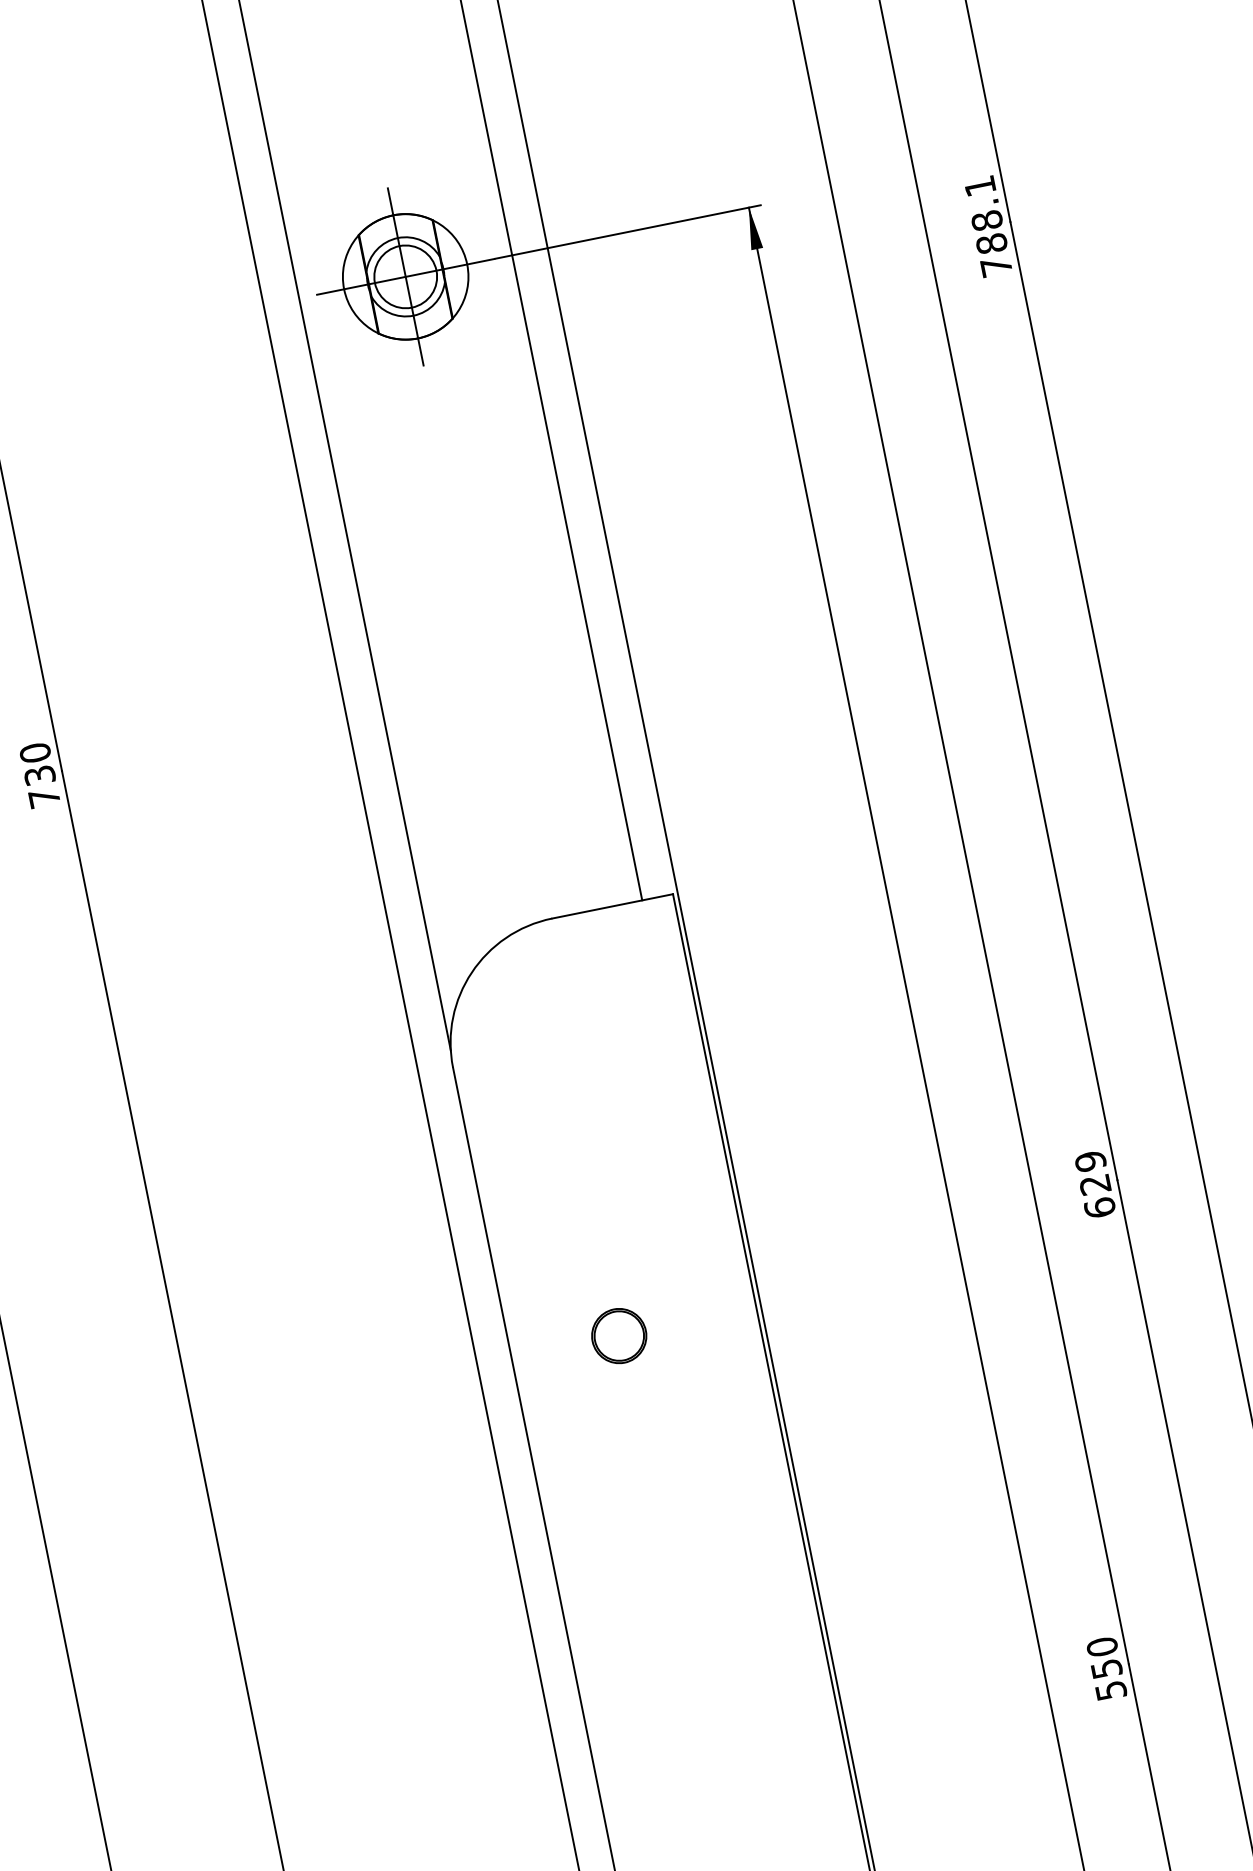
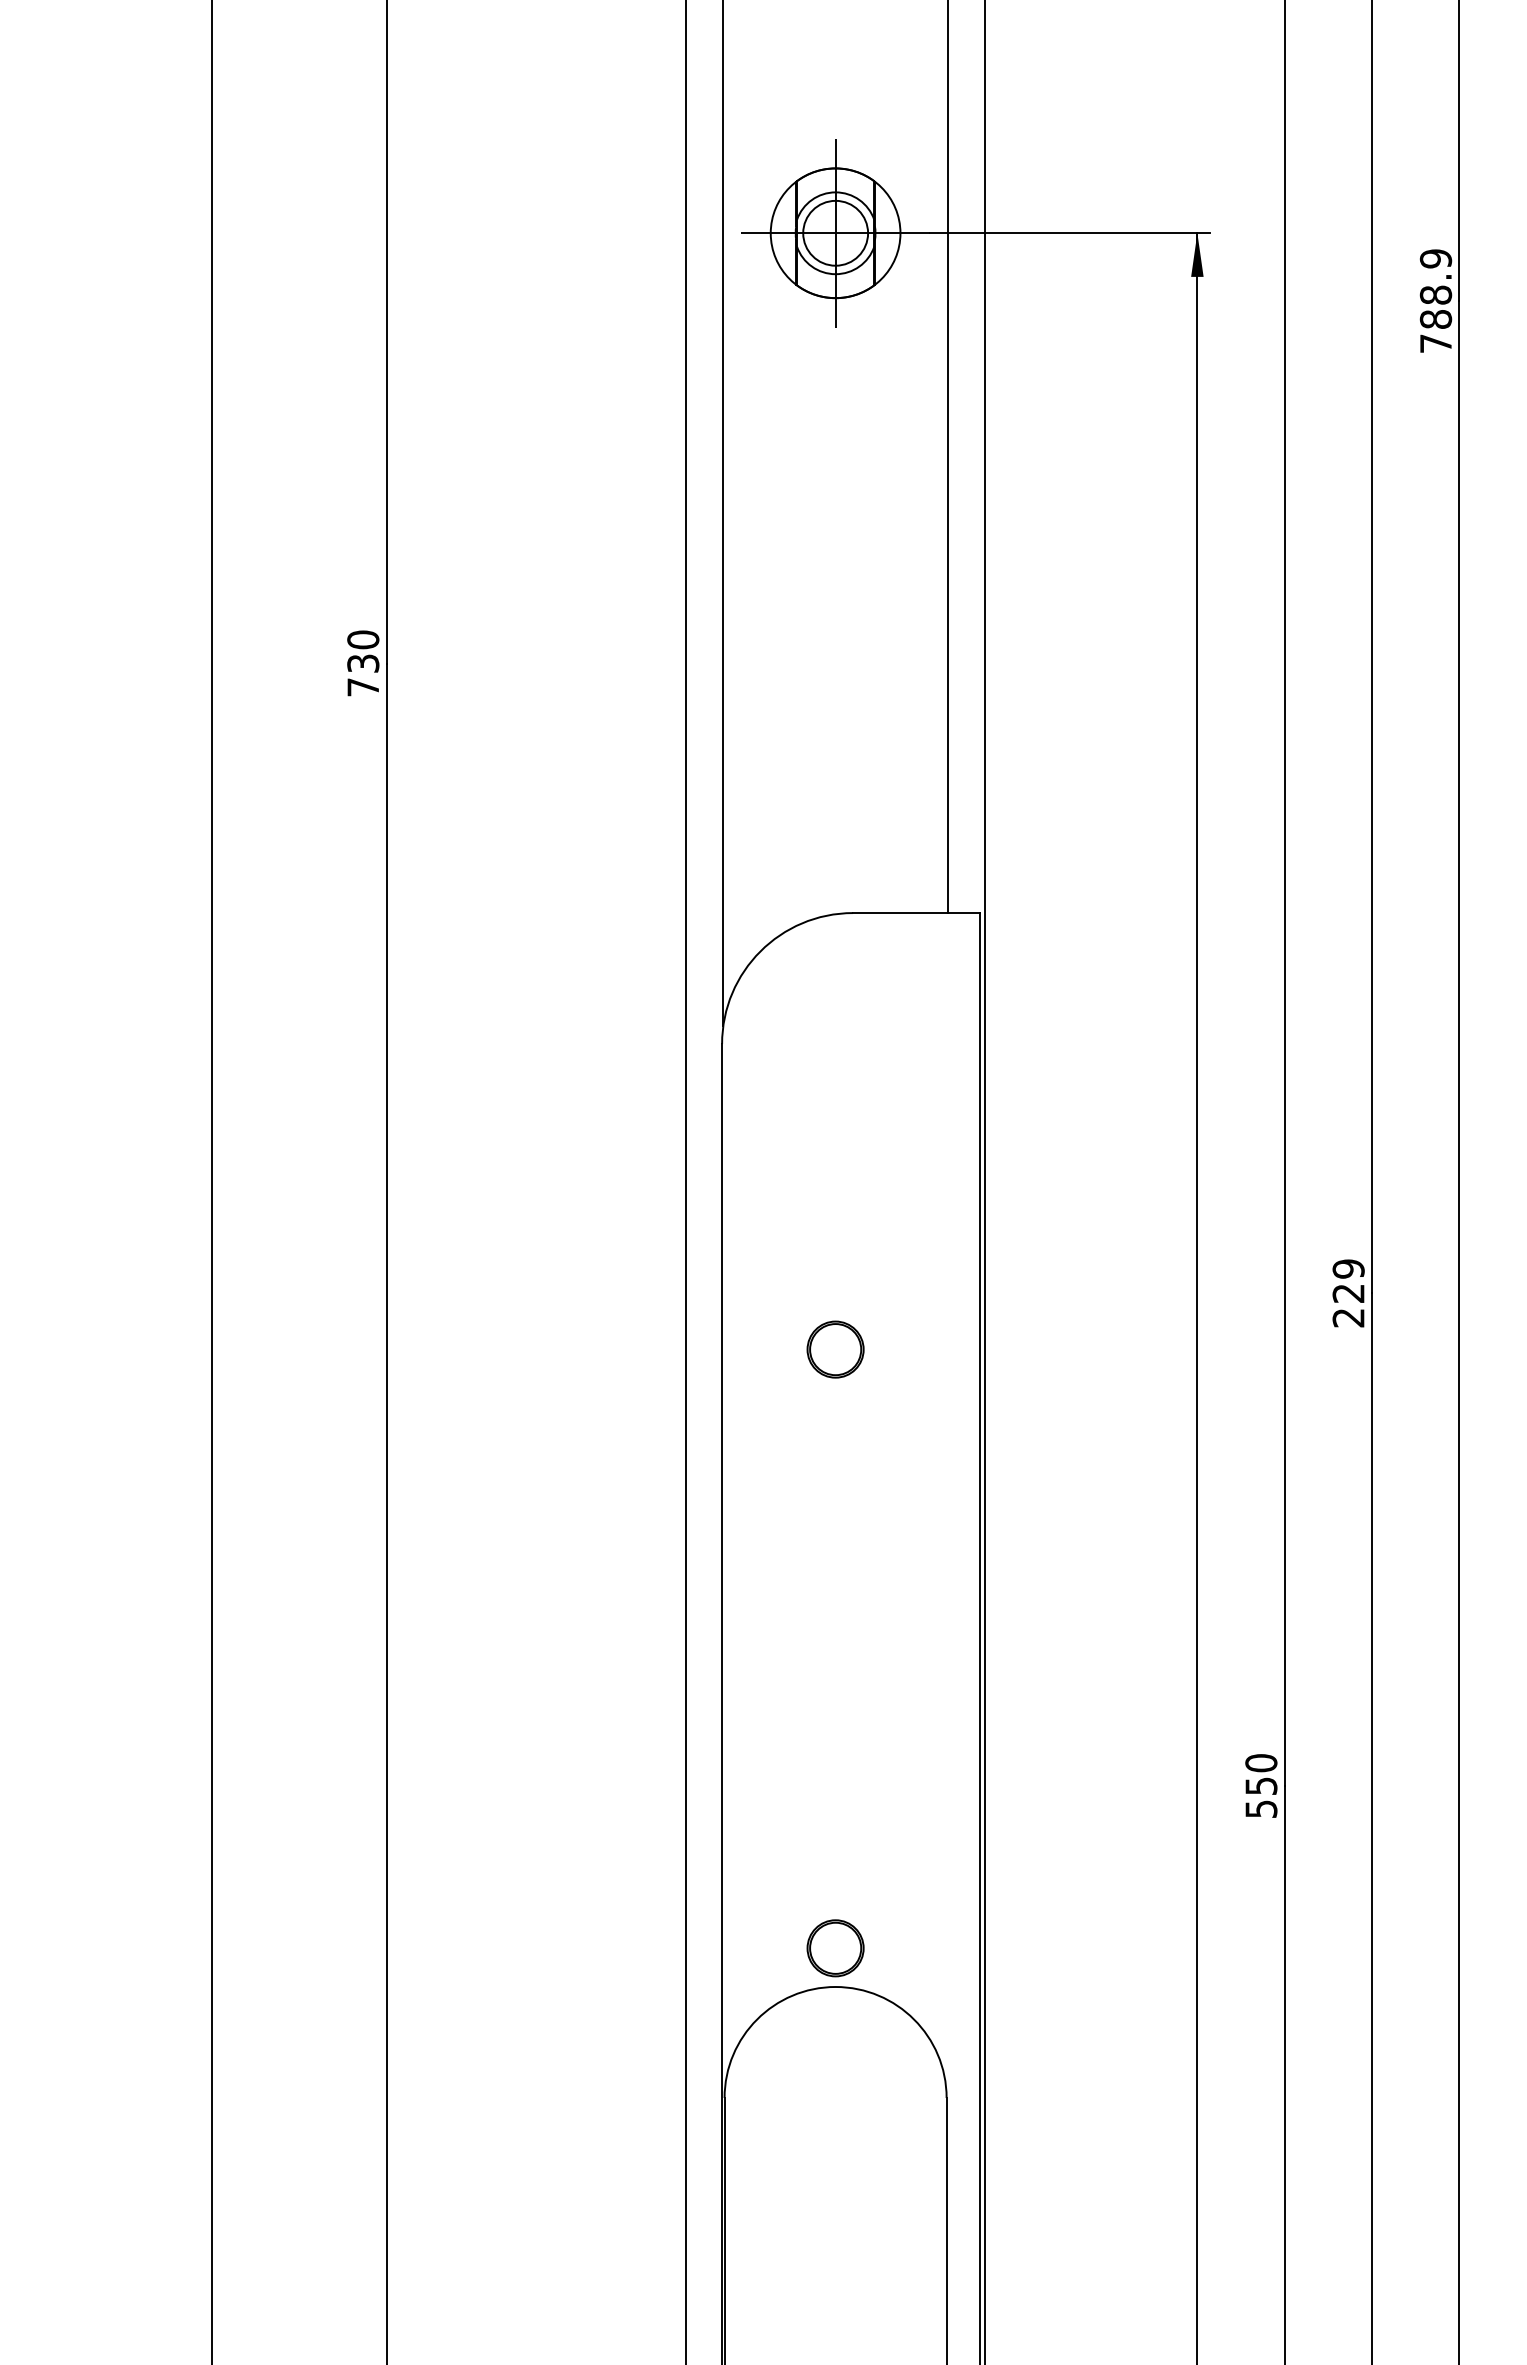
text: (979, 186) -> (1435, 258), 788.1 -> 788.9
text: (1099, 1207) -> (1348, 1317), 629 -> 229

